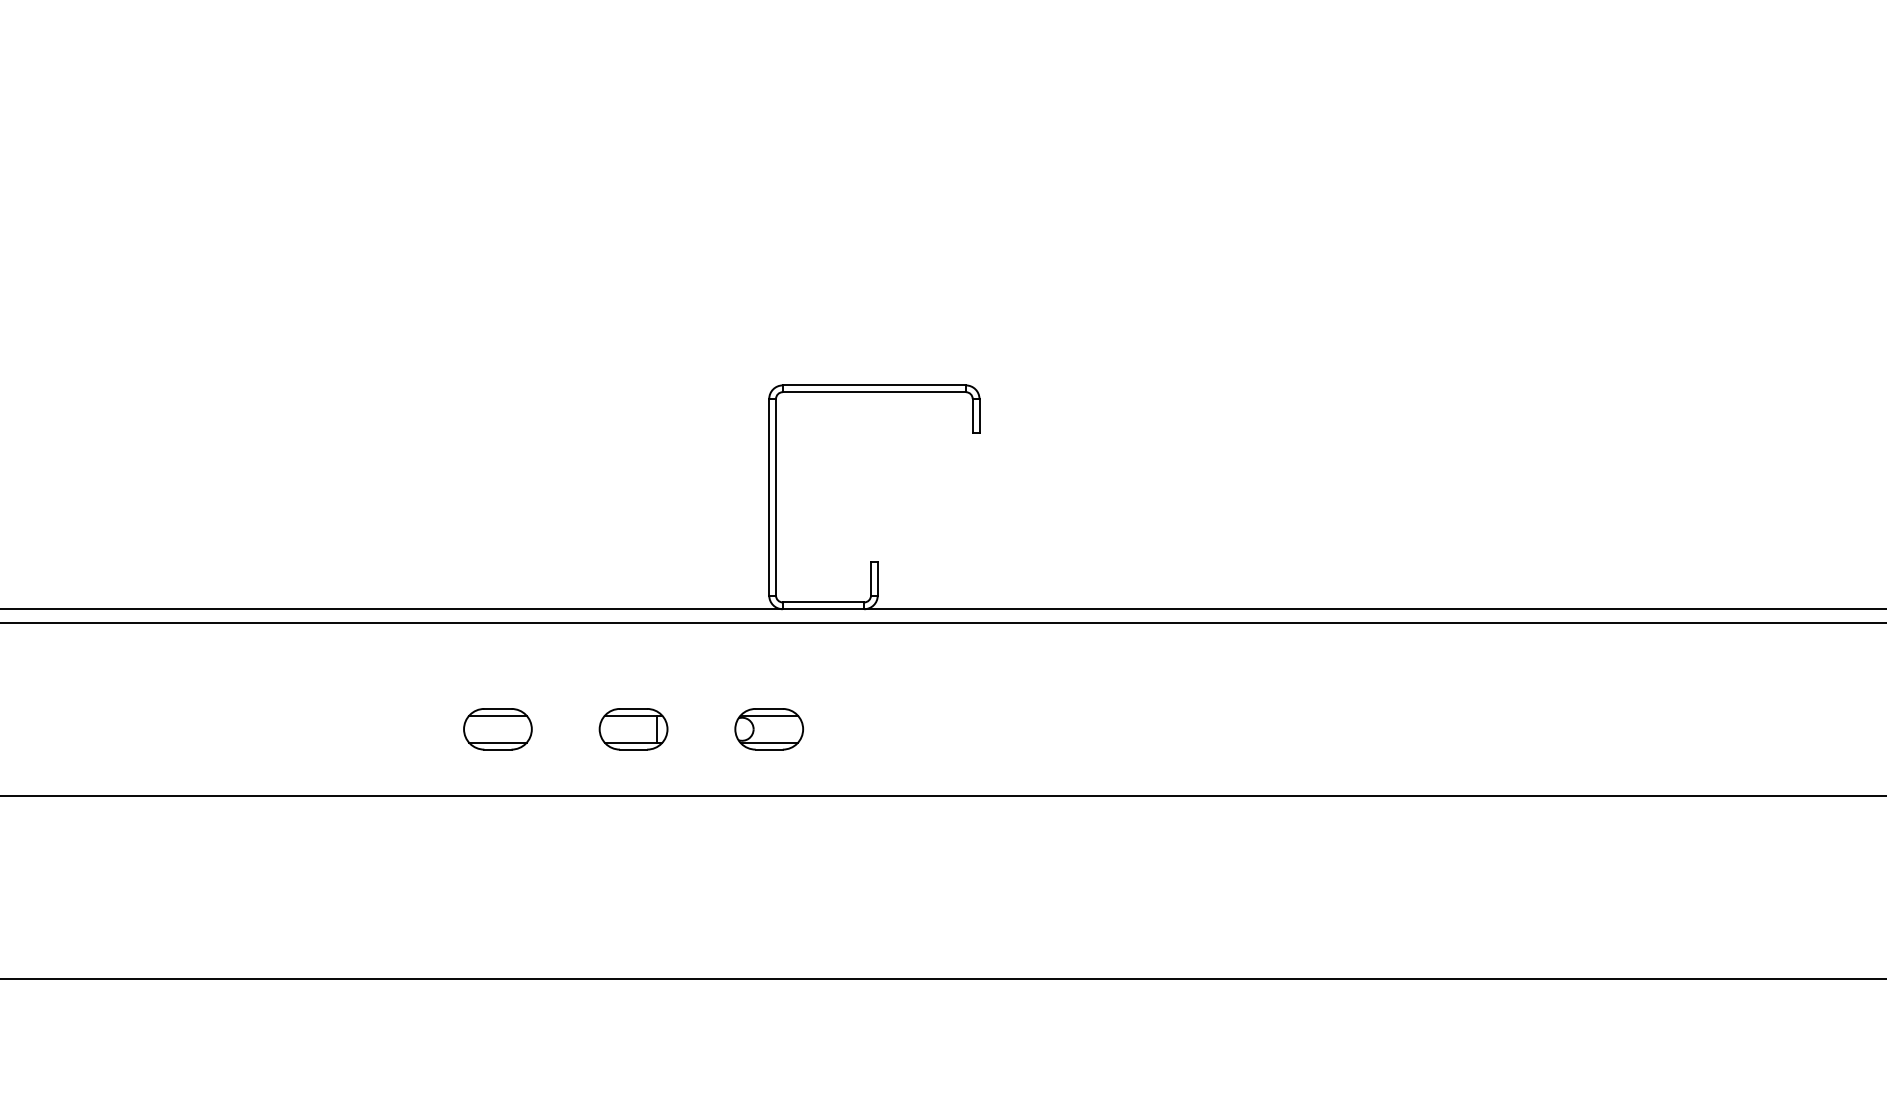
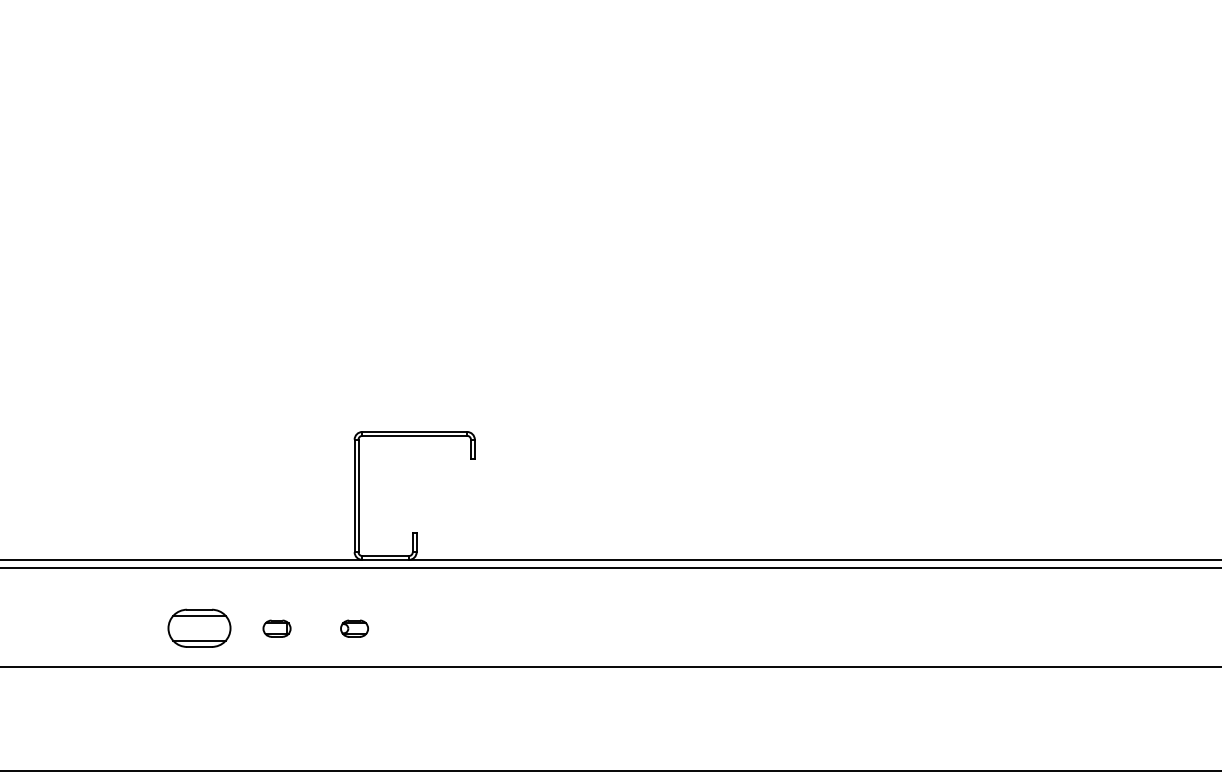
part: (497, 729) -> (199, 628), size x1.6
part: (632, 729) -> (276, 628), size x0.7
part: (769, 729) -> (354, 628), size x0.7

